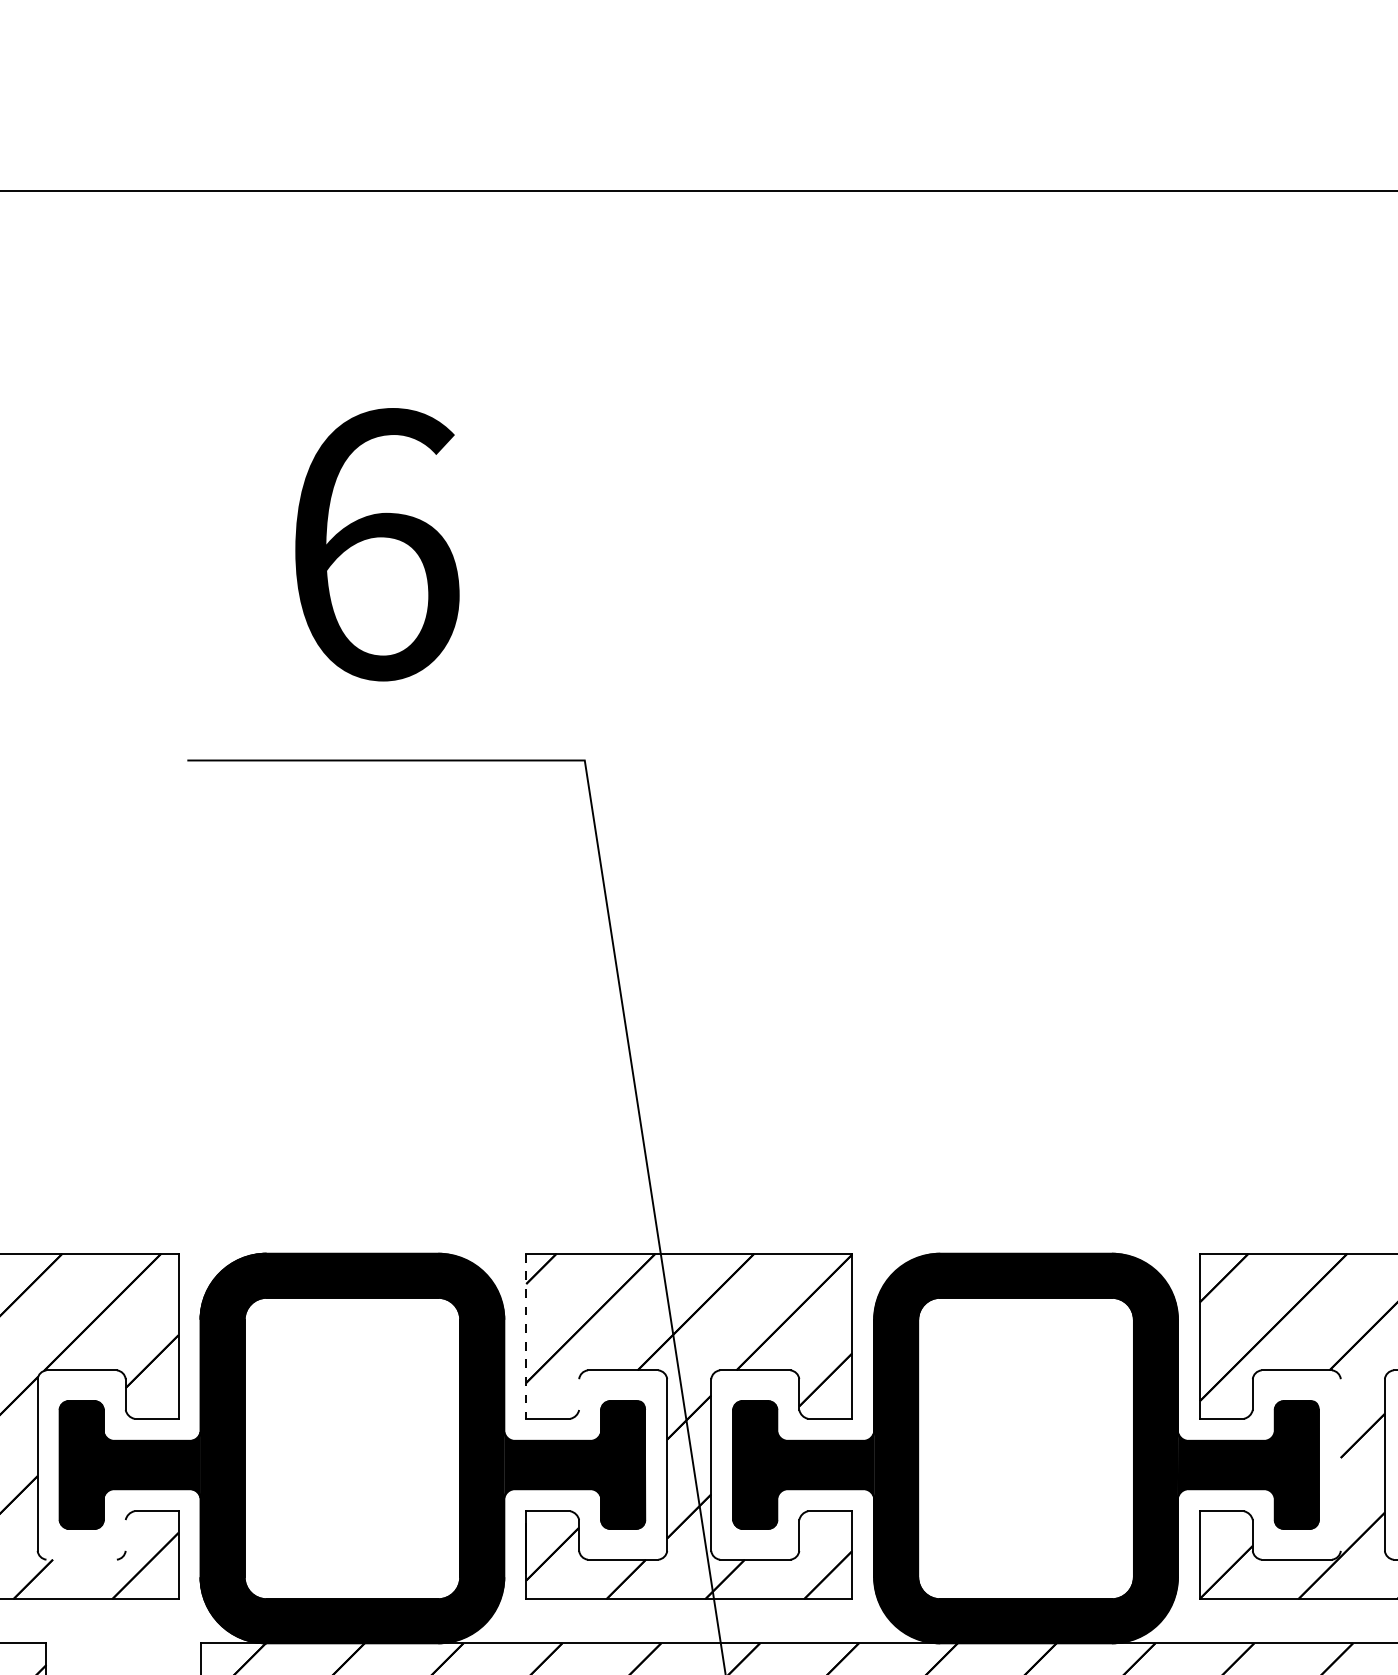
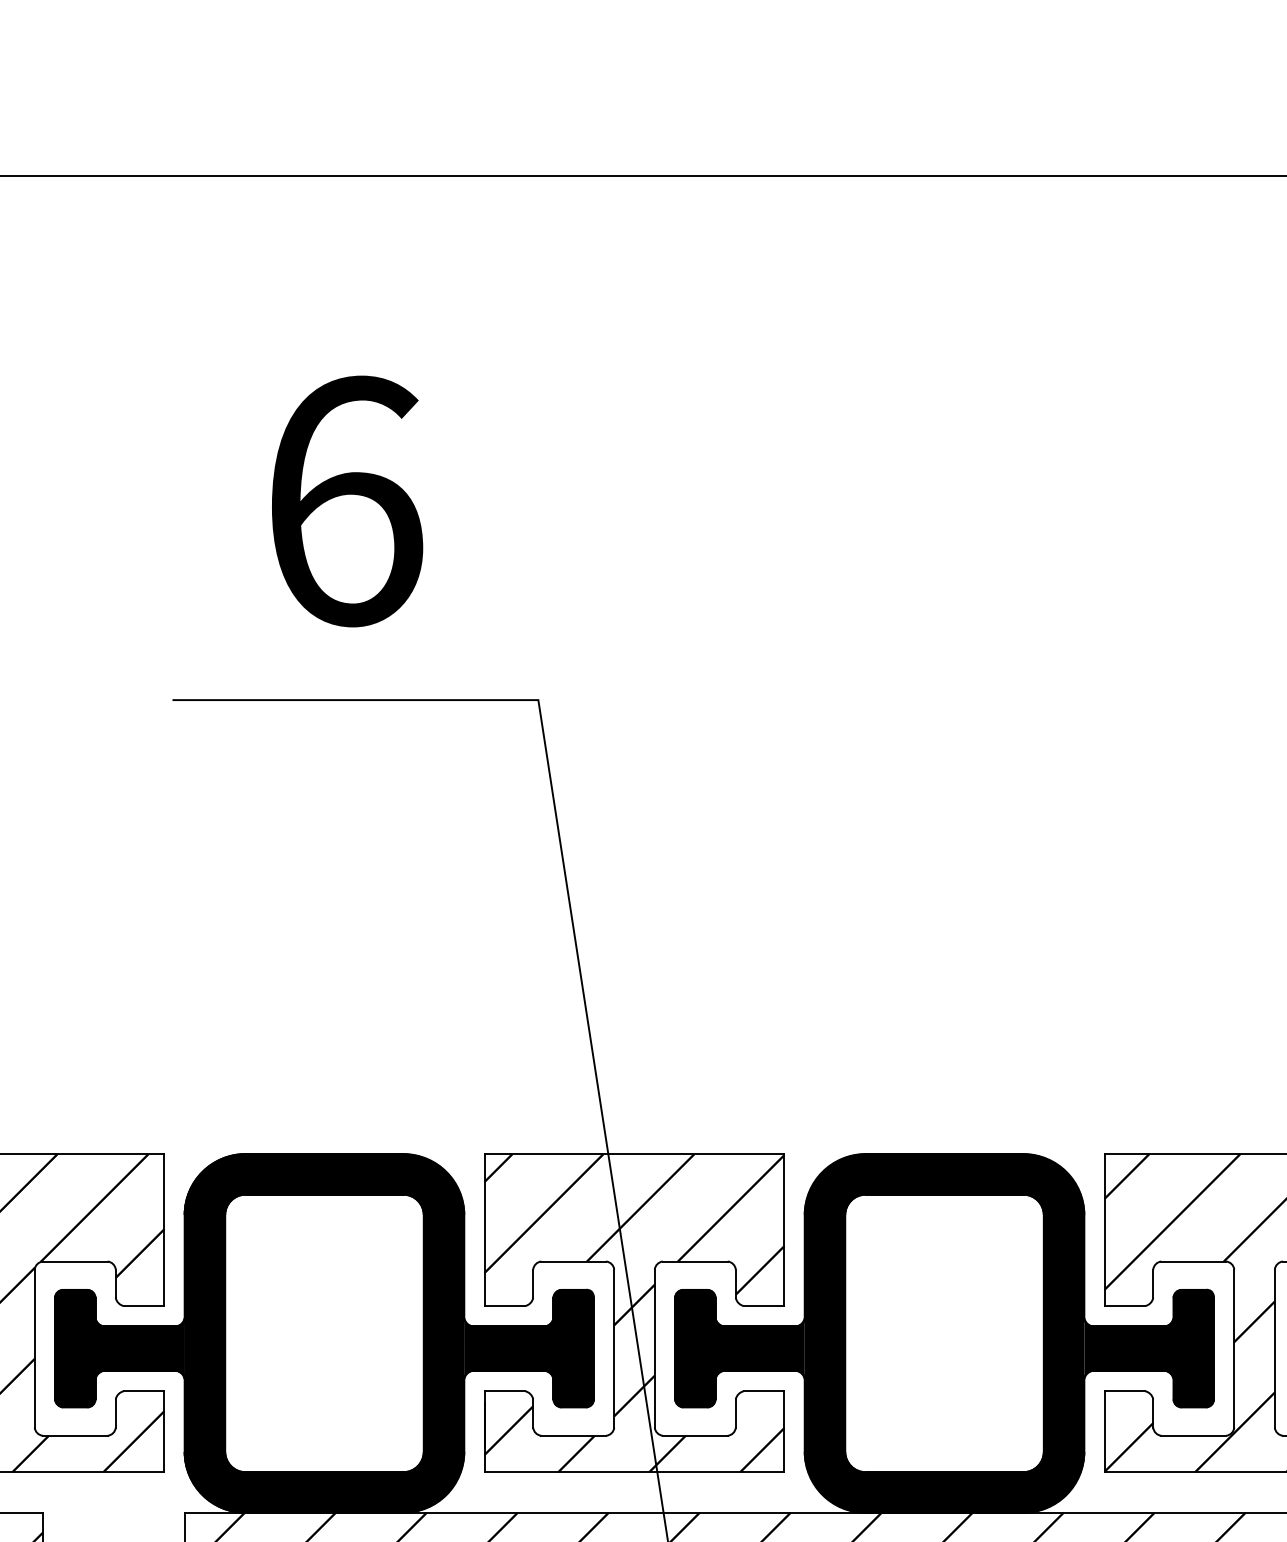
line: (526, 1336) -> (484, 1230), dashed -> solid
line: (579, 1394) -> (533, 1283), added
line: (1340, 1464) -> (1234, 1348), added
line: (125, 1535) -> (115, 1413), added
line: (81, 1559) -> (75, 1435), added

